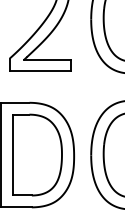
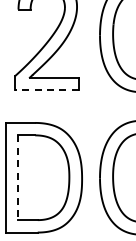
line: (40, 70) -> (46, 89), solid -> dashed
line: (13, 155) -> (18, 178), solid -> dashed

